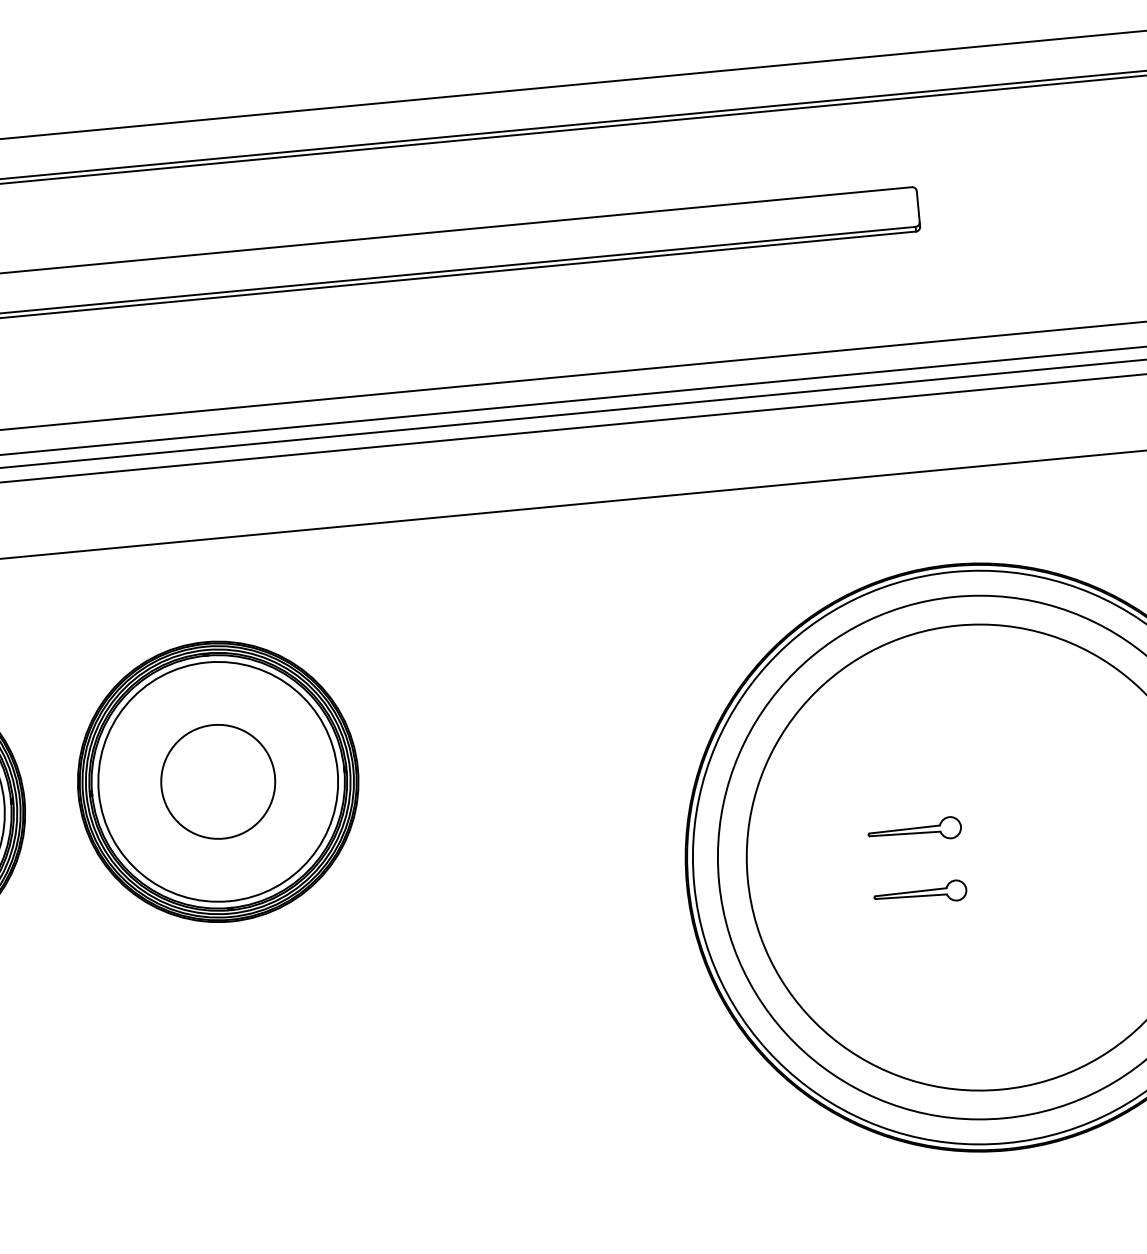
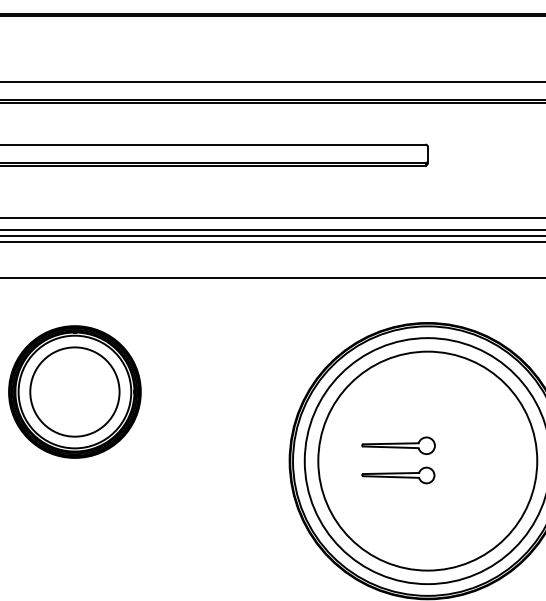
circle: (217, 780) -> (74, 391), size x1.67
part: (914, 830) -> (398, 445), size x1.67
part: (920, 893) -> (398, 475), size x1.67

